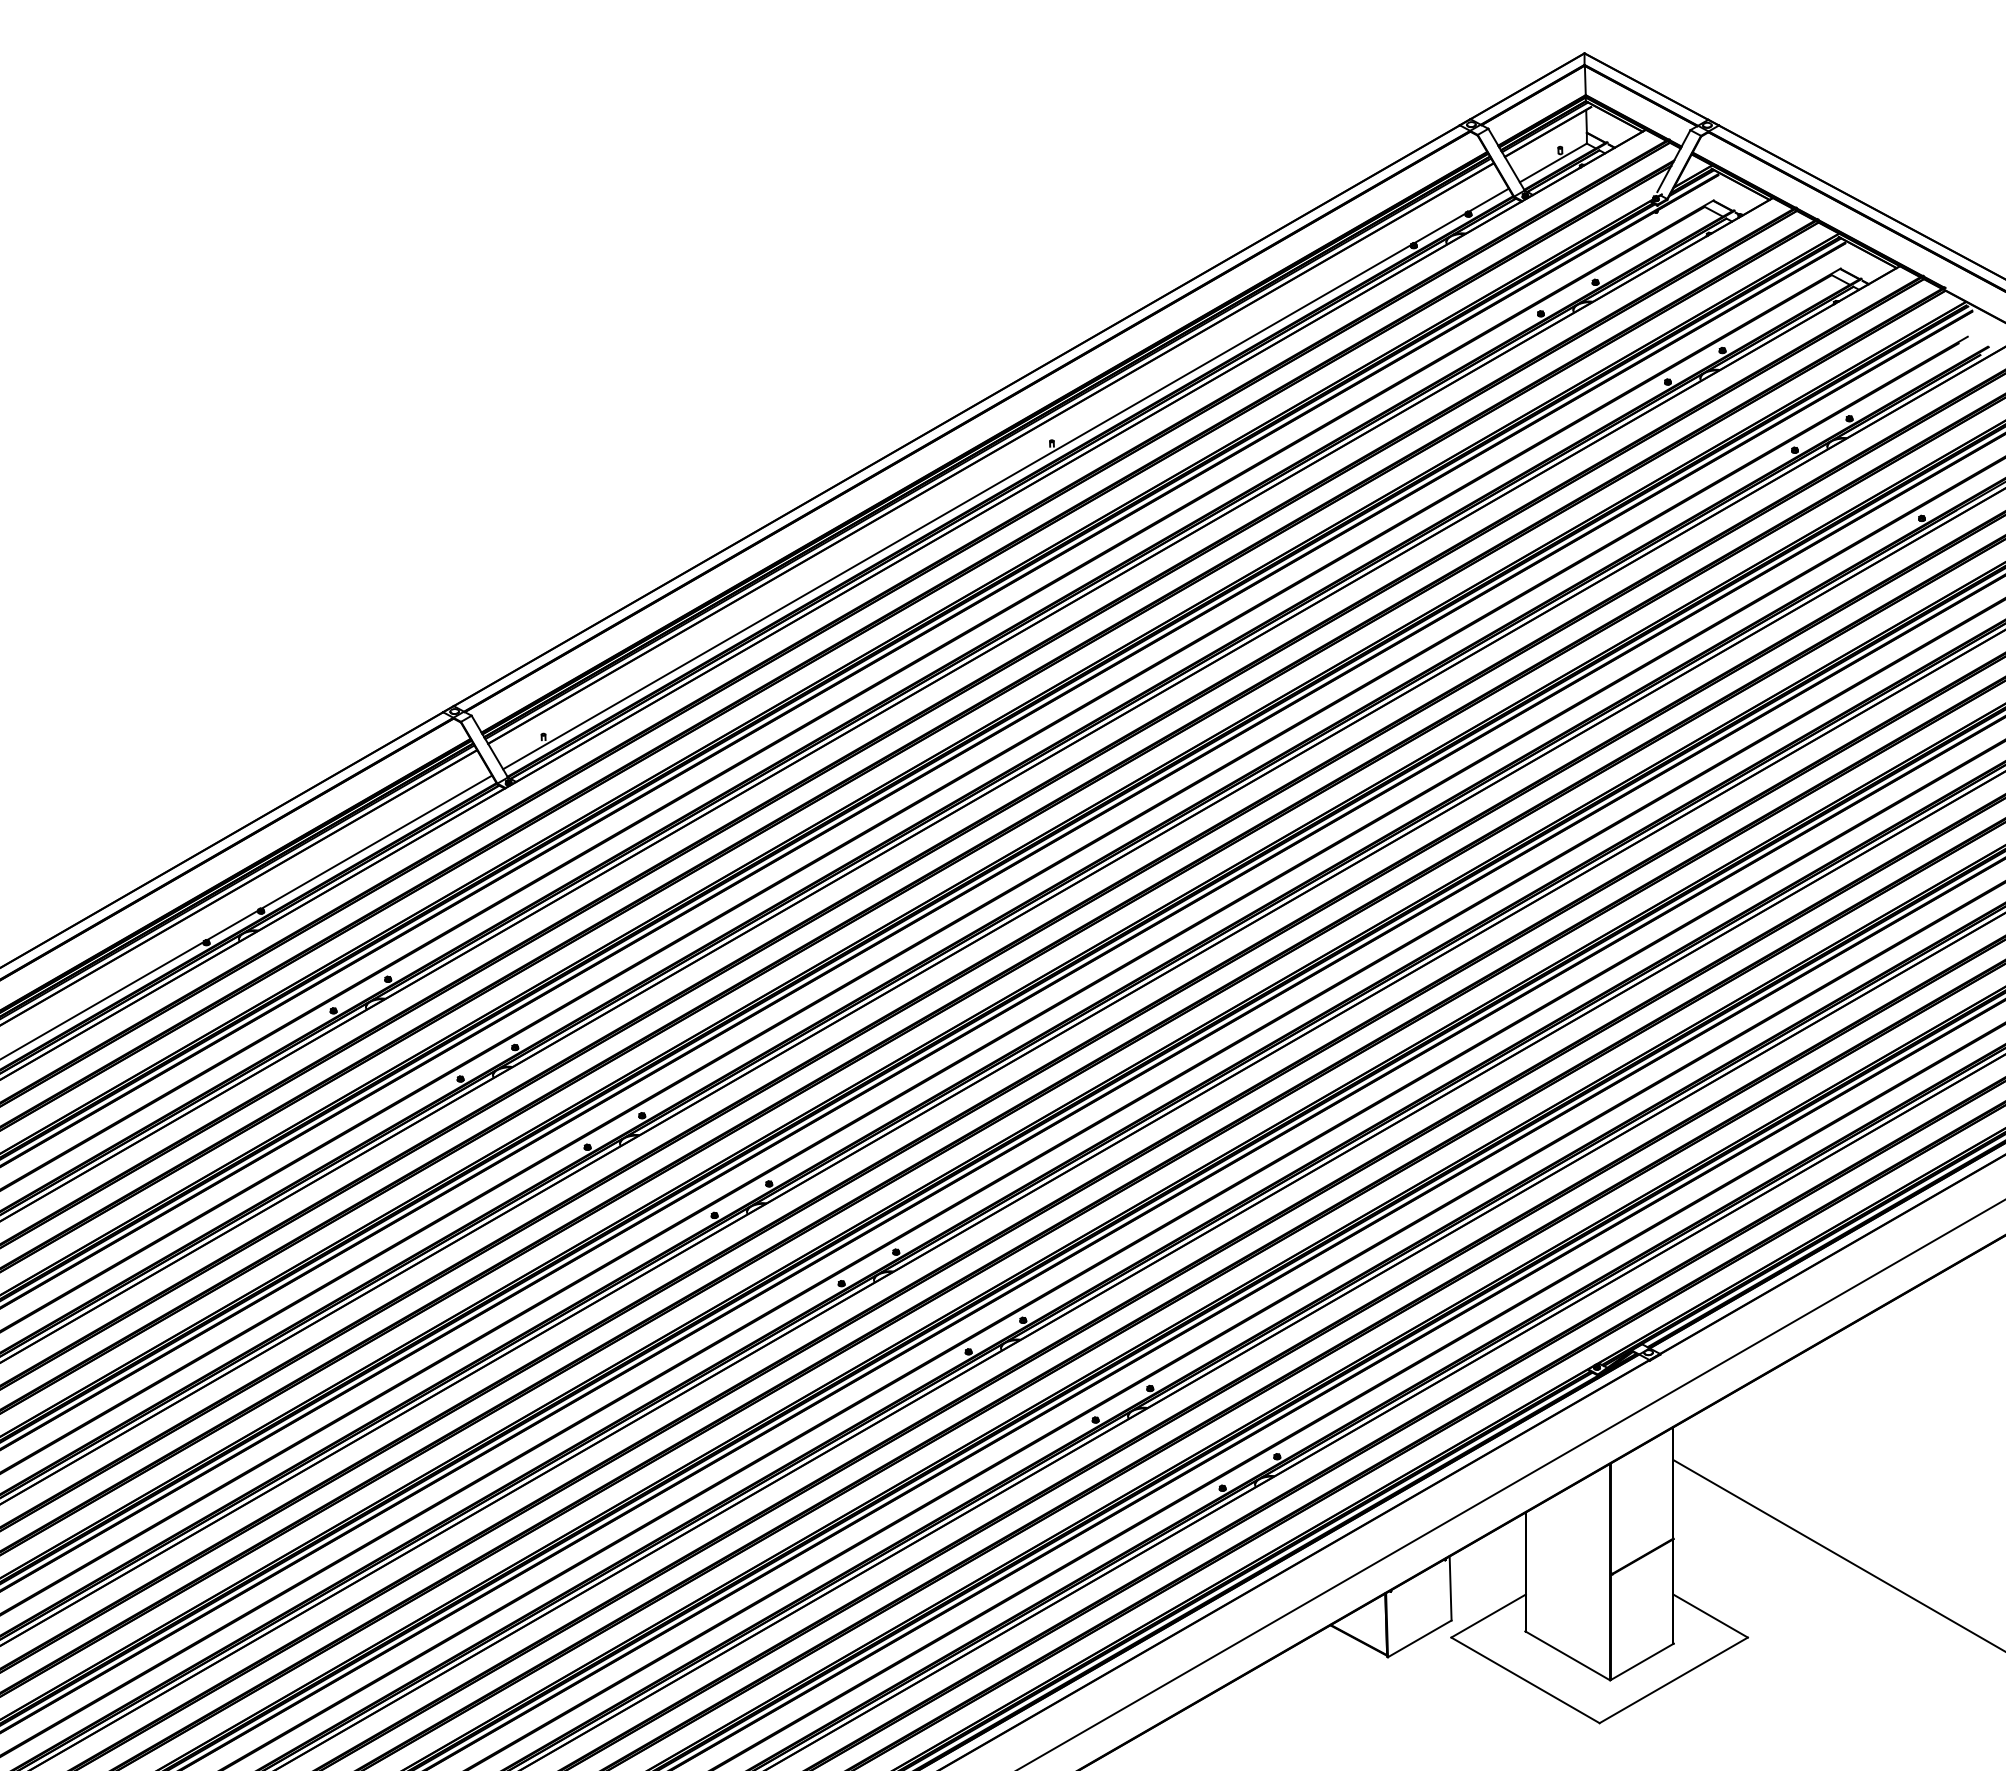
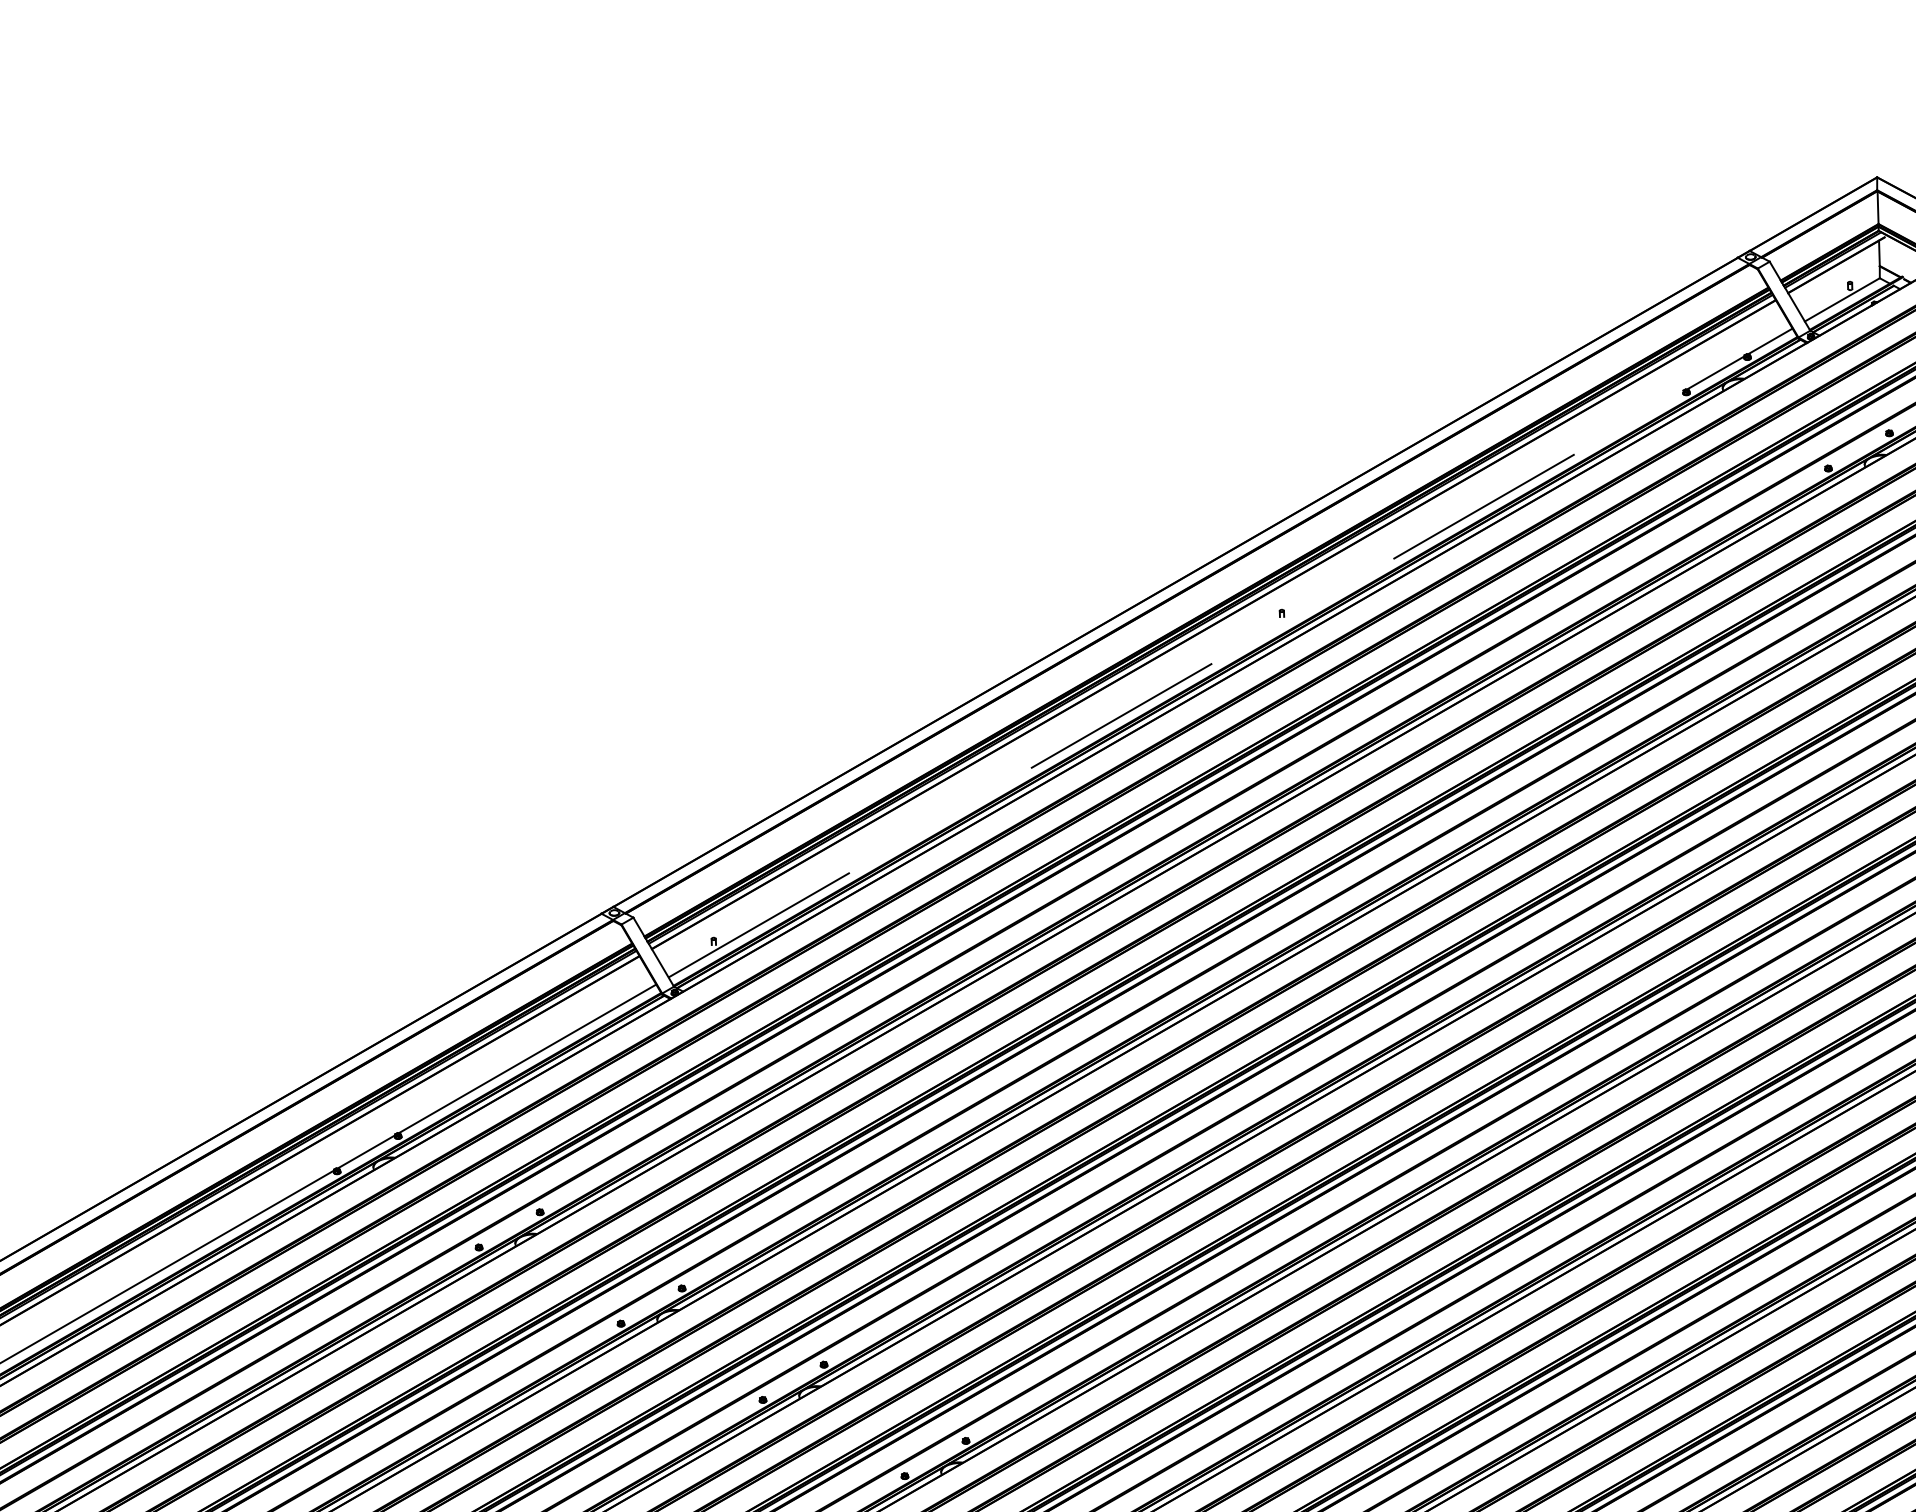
line: (957, 506) -> (1176, 683), solid -> dashed

